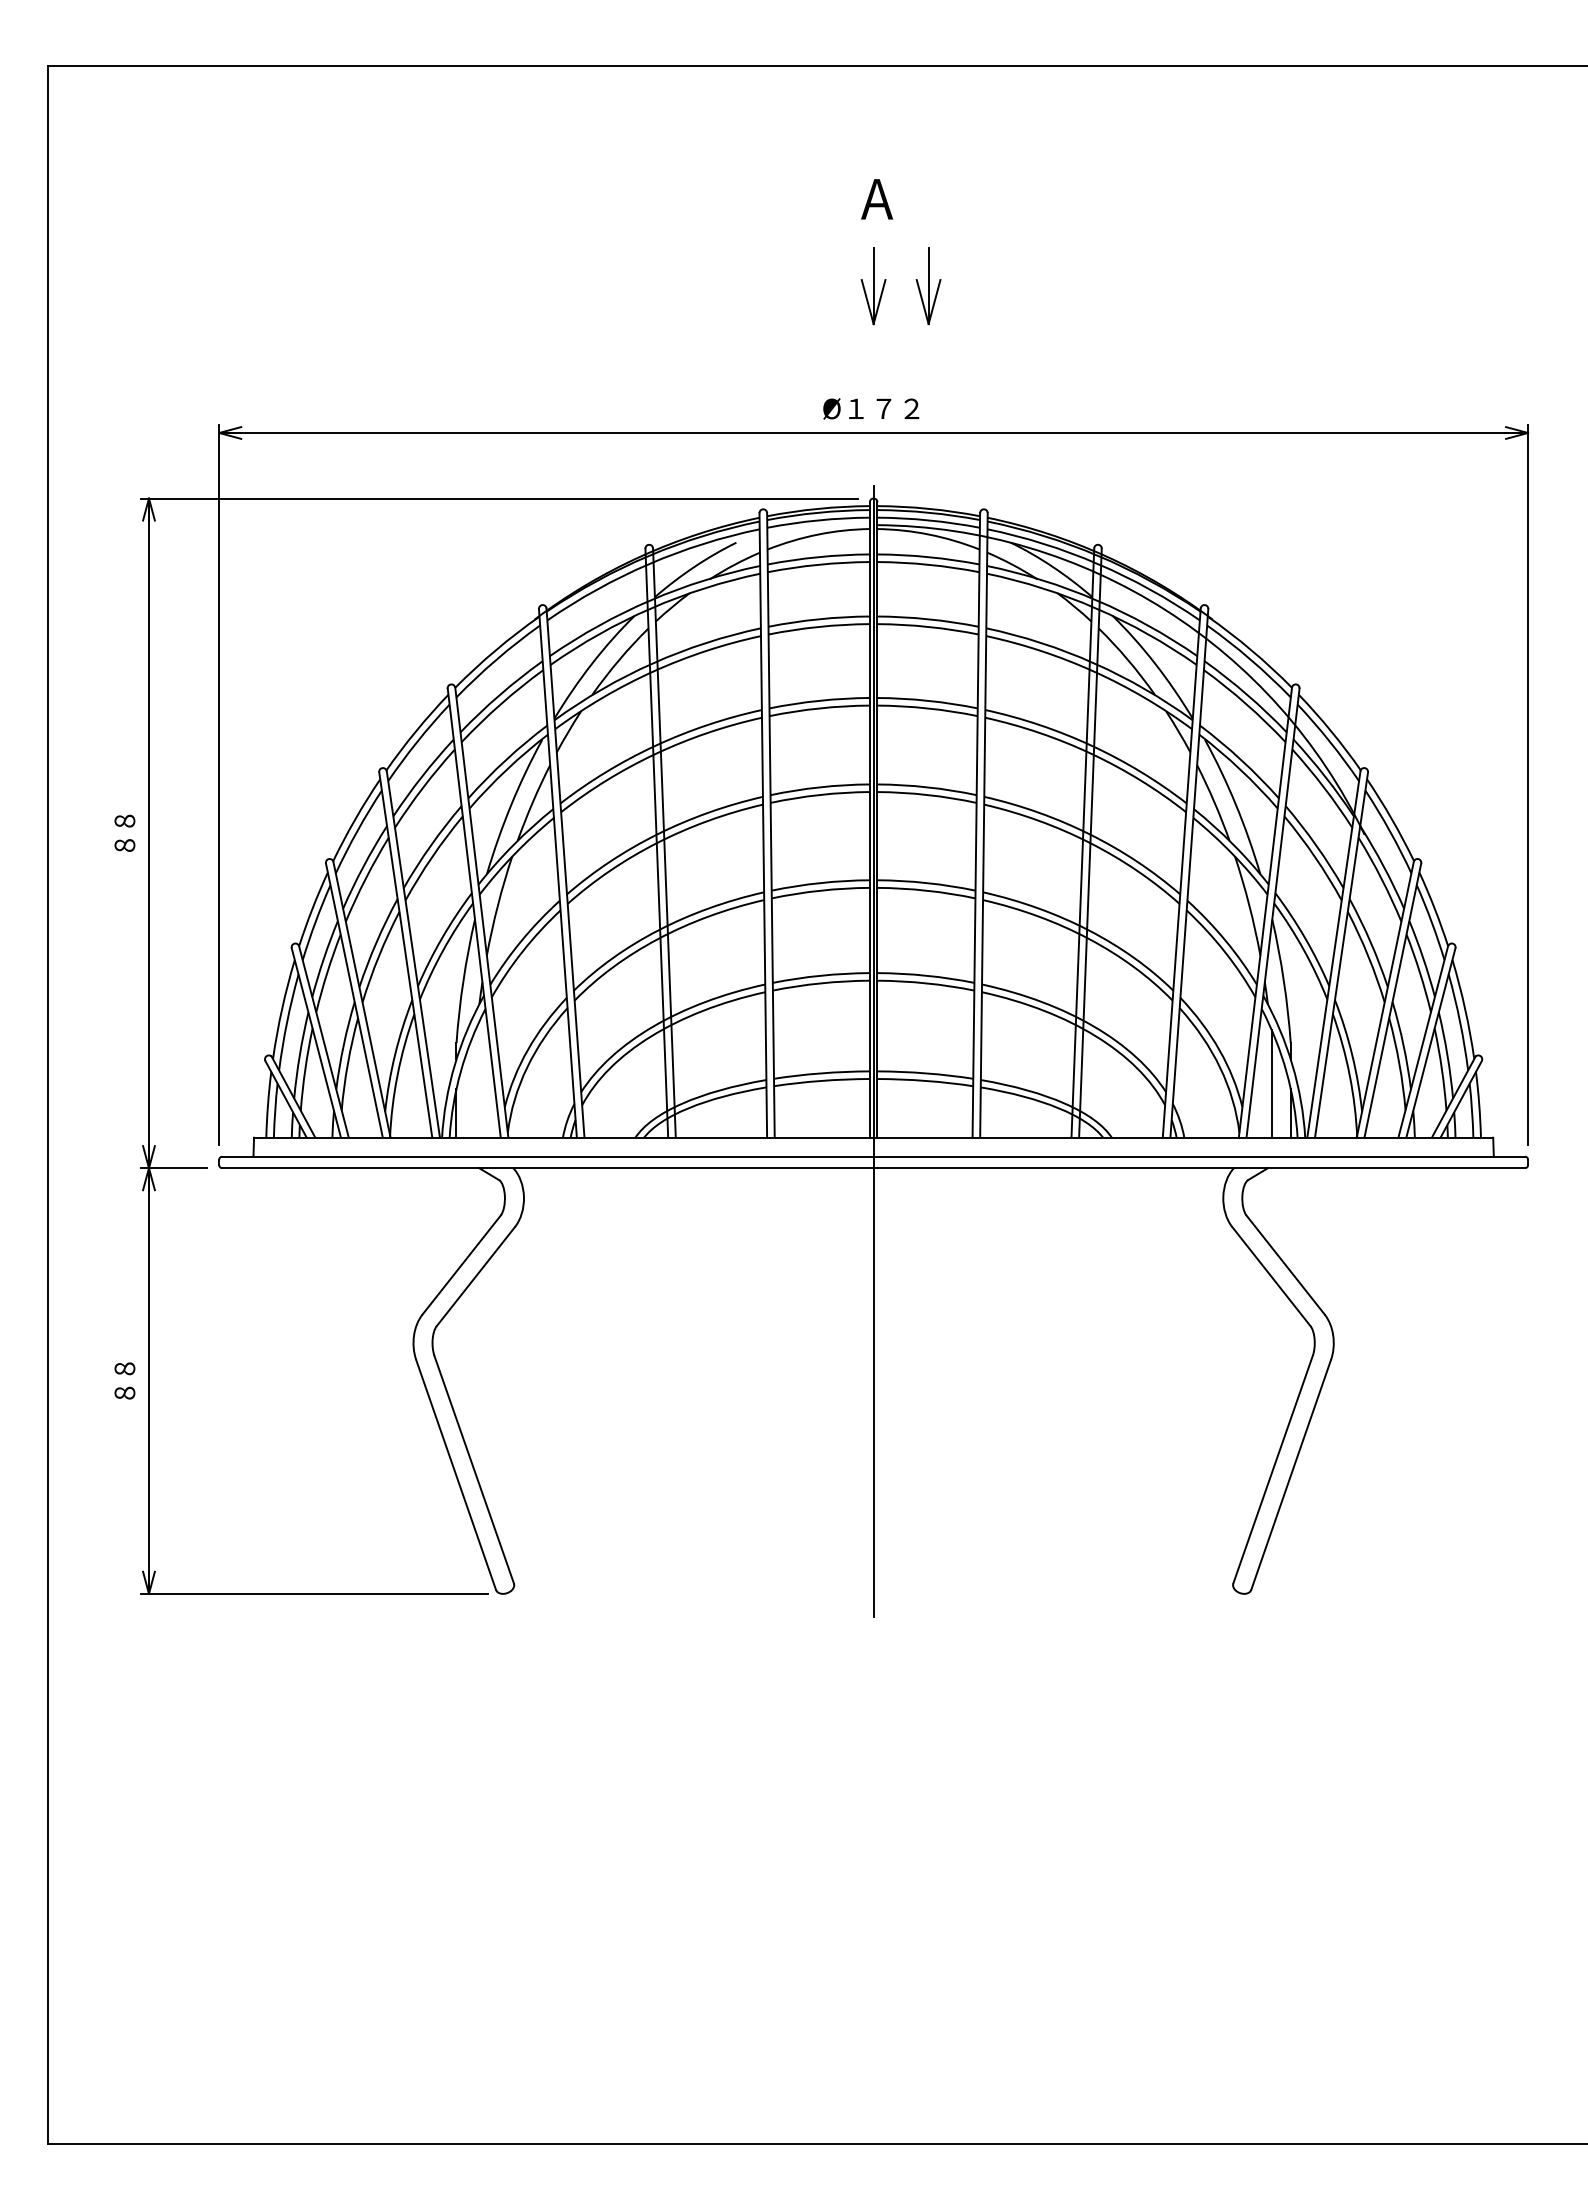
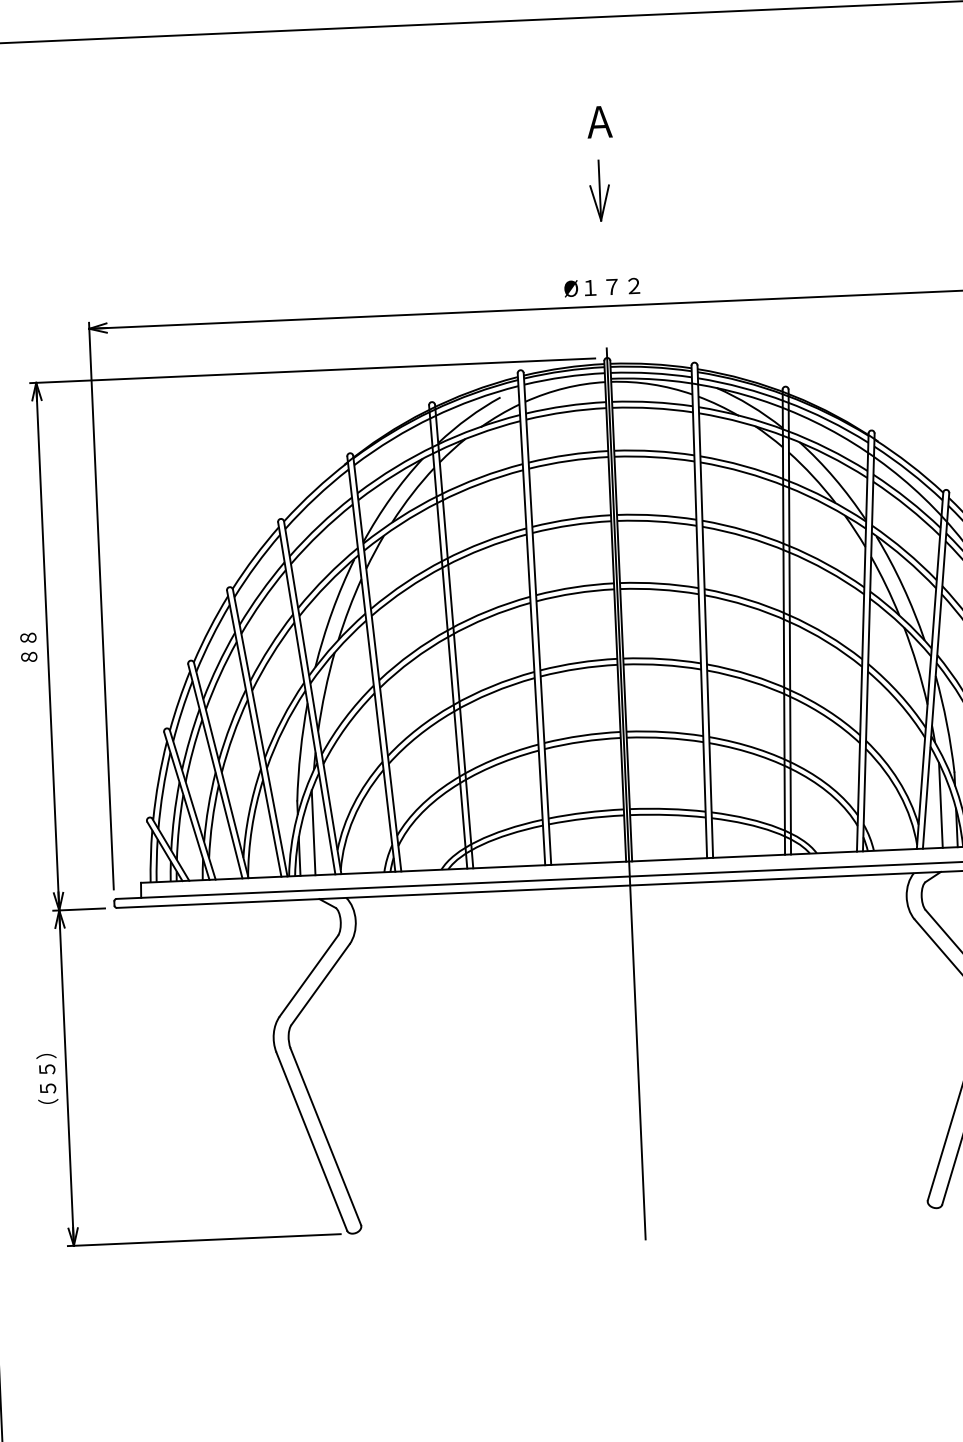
part: (928, 286) -> (643, 189), removed
line: (475, 1083) -> (313, 832), added
text: (124, 1380) -> (47, 1078), ８８ -> （５５）

